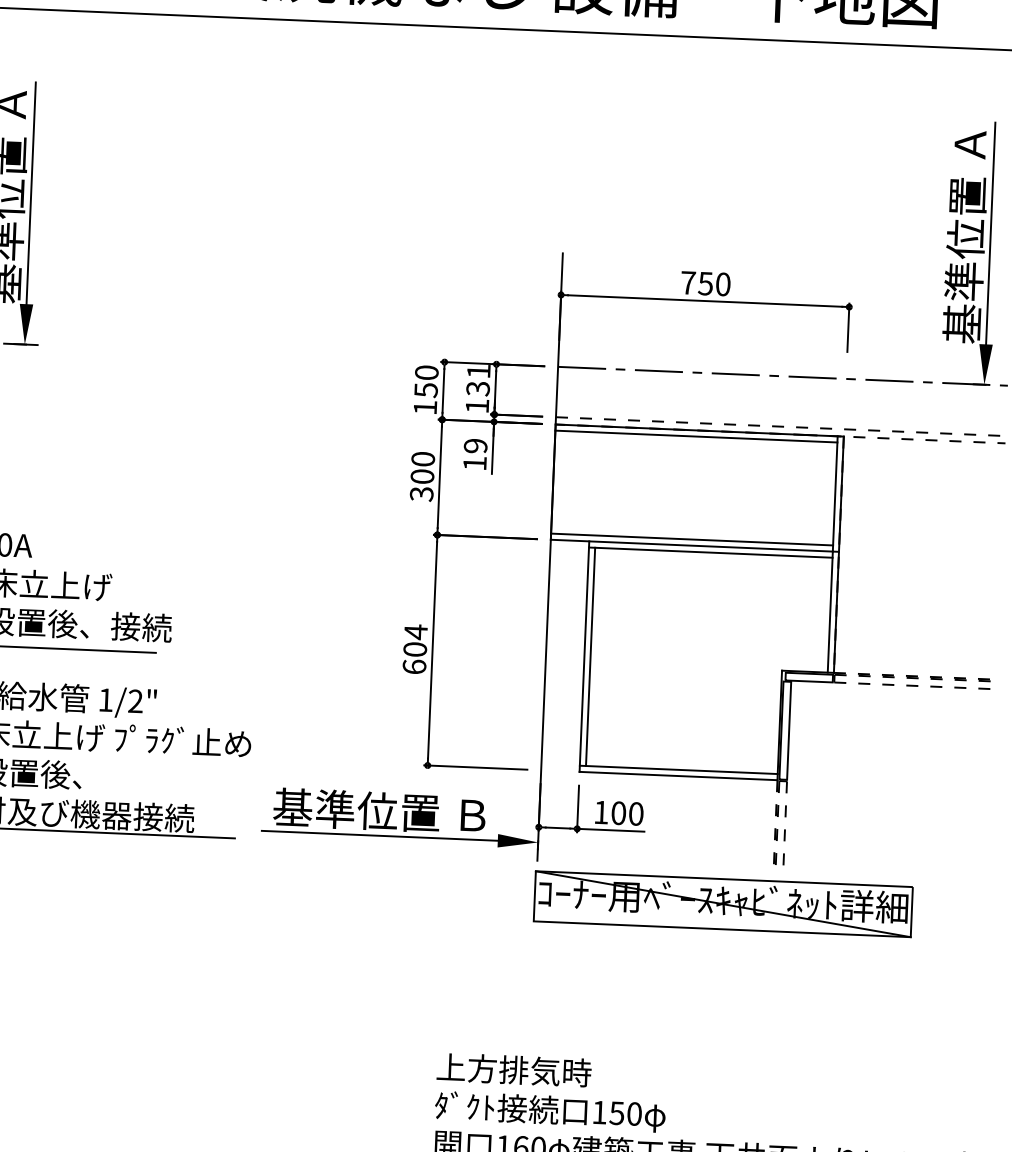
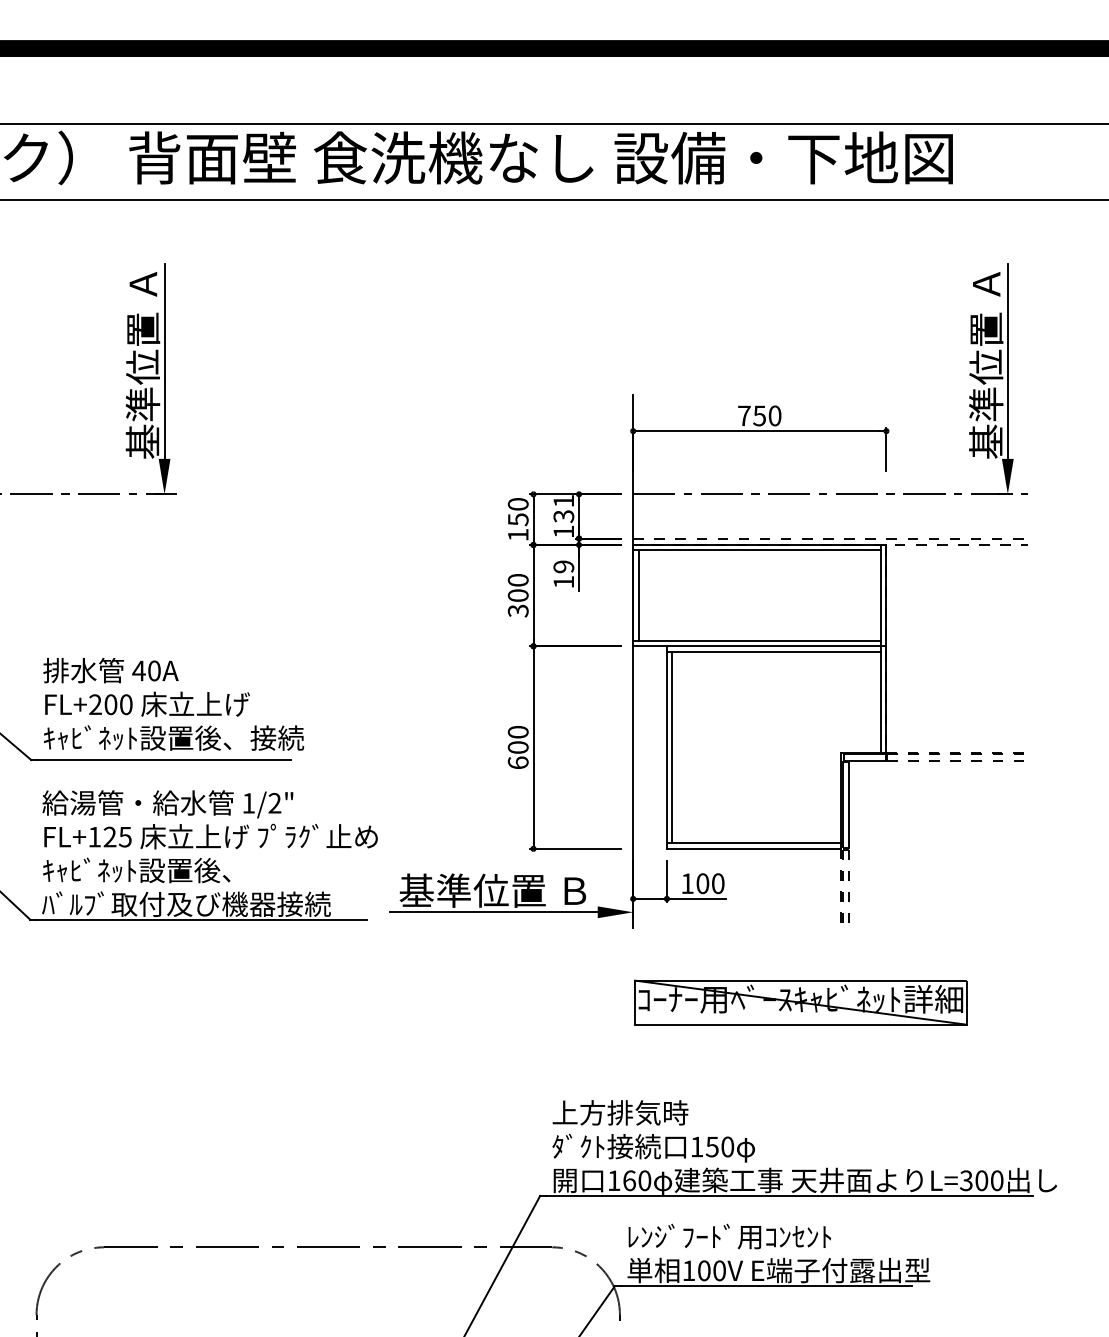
line: (560, 482) -> (639, 595), added
text: (415, 632) -> (517, 732), 604 -> 600
part: (722, 904) -> (800, 1002), moved

